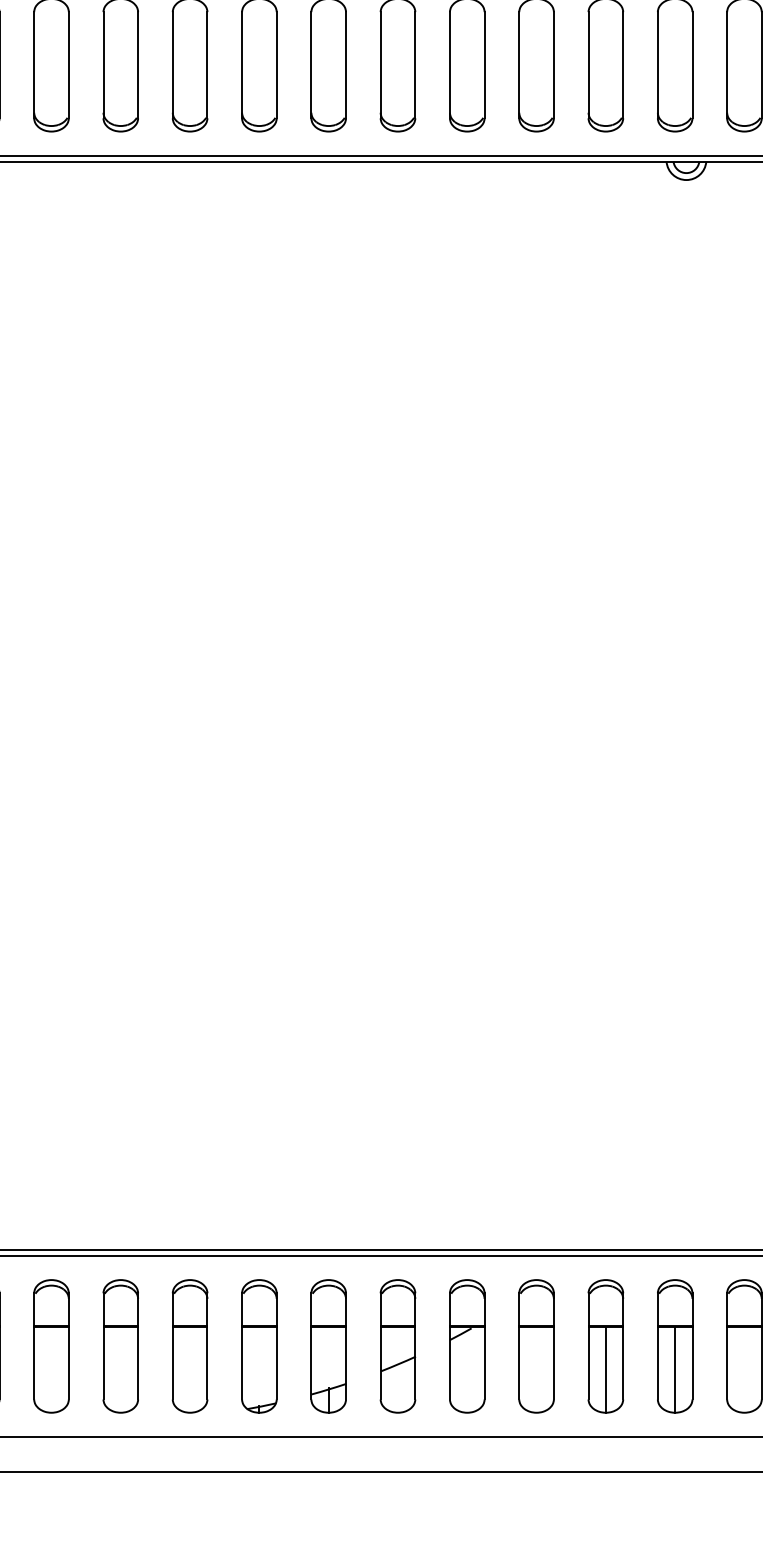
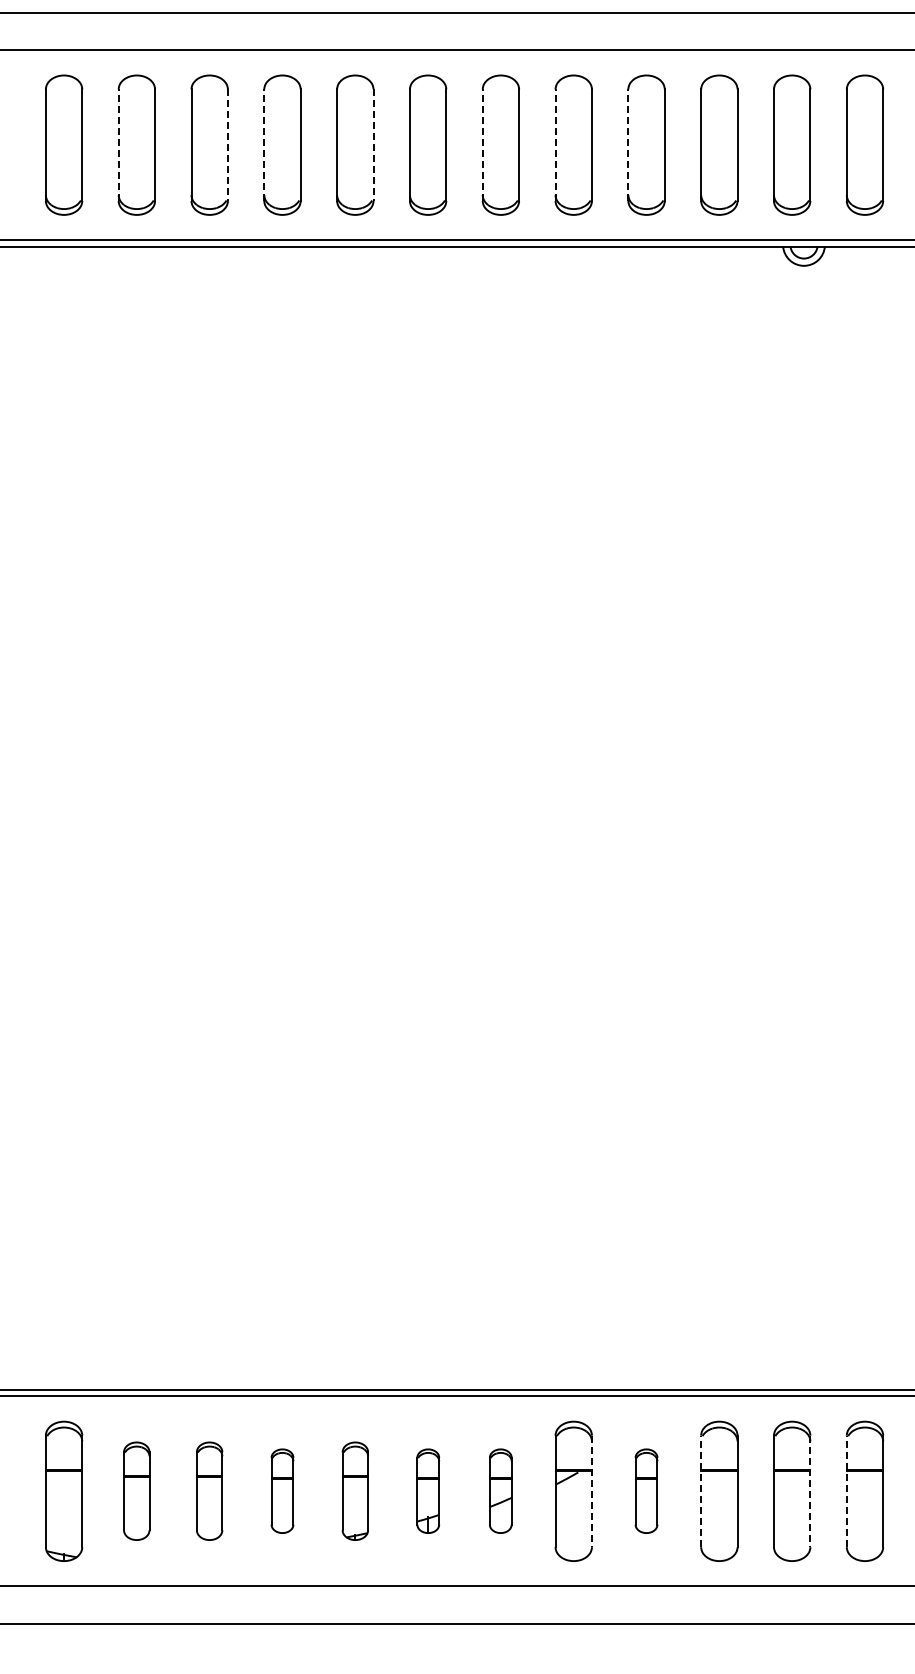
line: (34, 65) -> (118, 145), solid -> dashed
line: (137, 65) -> (227, 145), solid -> dashed
line: (172, 65) -> (264, 145), solid -> dashed
line: (276, 65) -> (373, 145), solid -> dashed
line: (380, 65) -> (482, 145), solid -> dashed
line: (449, 65) -> (555, 145), solid -> dashed
line: (519, 65) -> (628, 145), solid -> dashed
part: (51, 1345) -> (136, 1490), size x0.7
part: (120, 1345) -> (209, 1490), size x0.7
part: (190, 1345) -> (282, 1490), size x0.6
part: (259, 1345) -> (355, 1490), size x0.7
part: (329, 1345) -> (428, 1490), size x0.6
part: (397, 1345) -> (500, 1490), size x0.6
part: (536, 1345) -> (646, 1490), size x0.6
line: (484, 1346) -> (591, 1491), solid -> dashed
line: (588, 1346) -> (701, 1491), solid -> dashed
line: (692, 1346) -> (810, 1491), solid -> dashed
line: (726, 1346) -> (846, 1491), solid -> dashed
line: (605, 1370) -> (719, 1516), removed
line: (675, 1370) -> (792, 1516), removed

